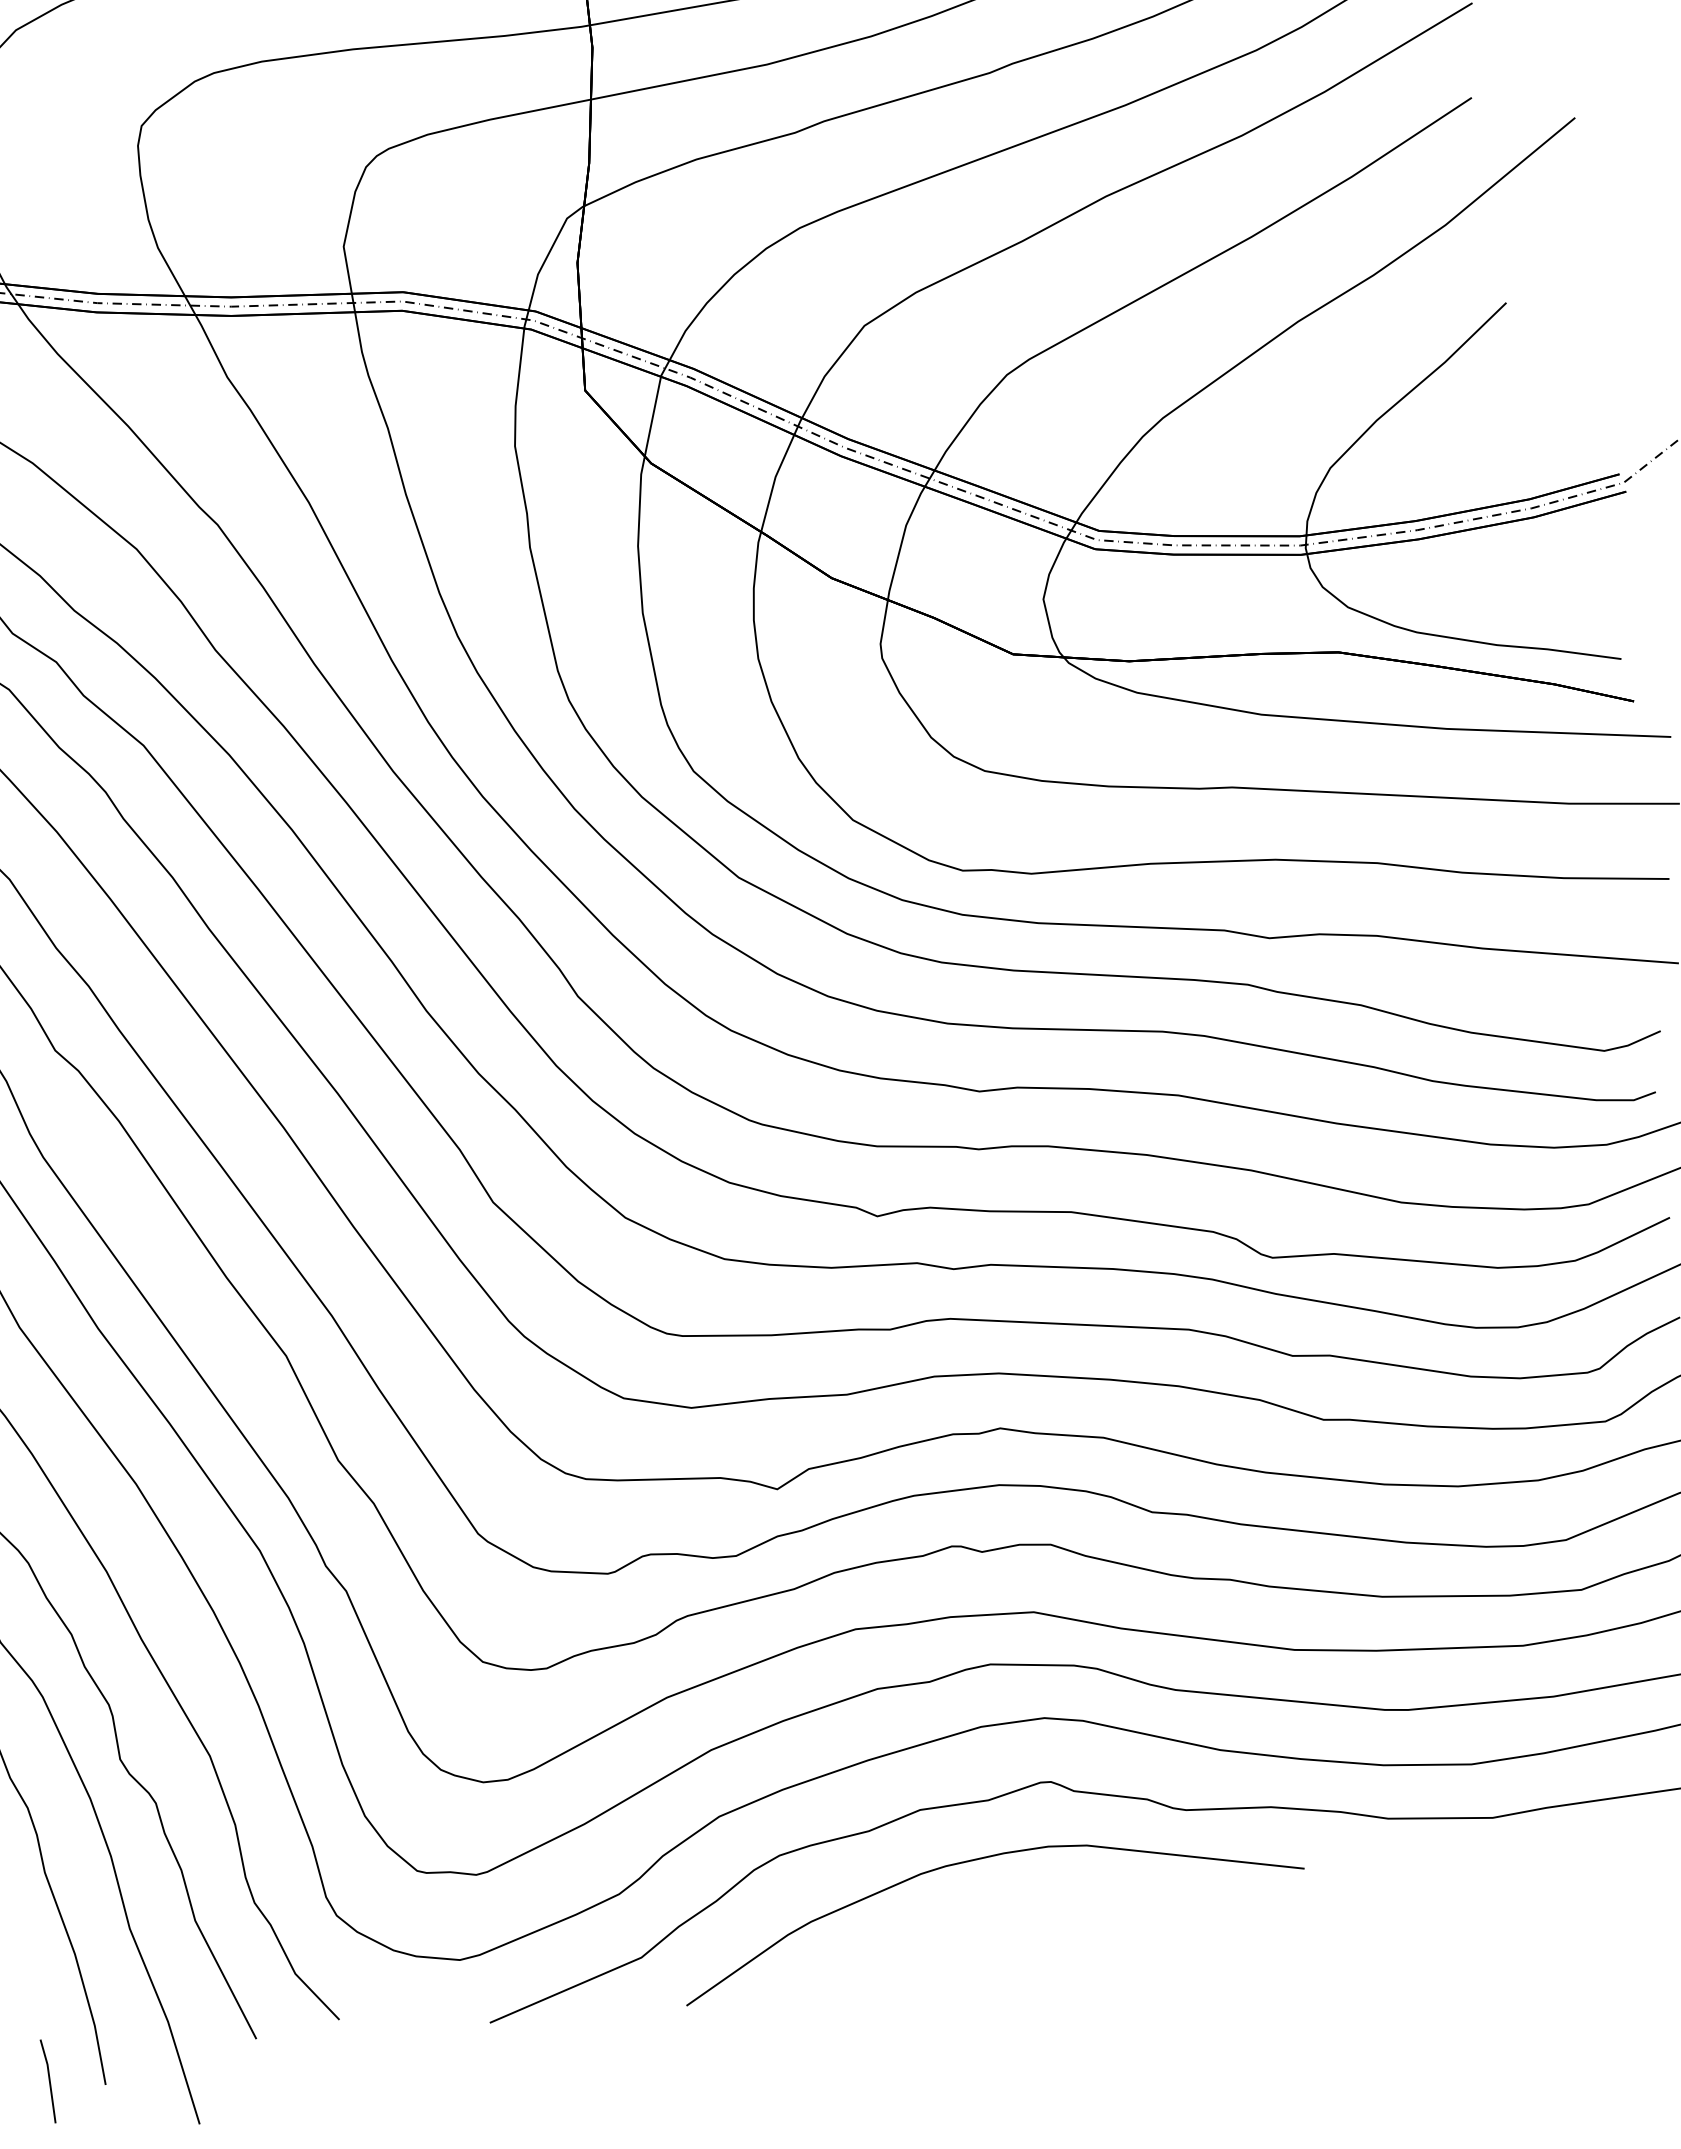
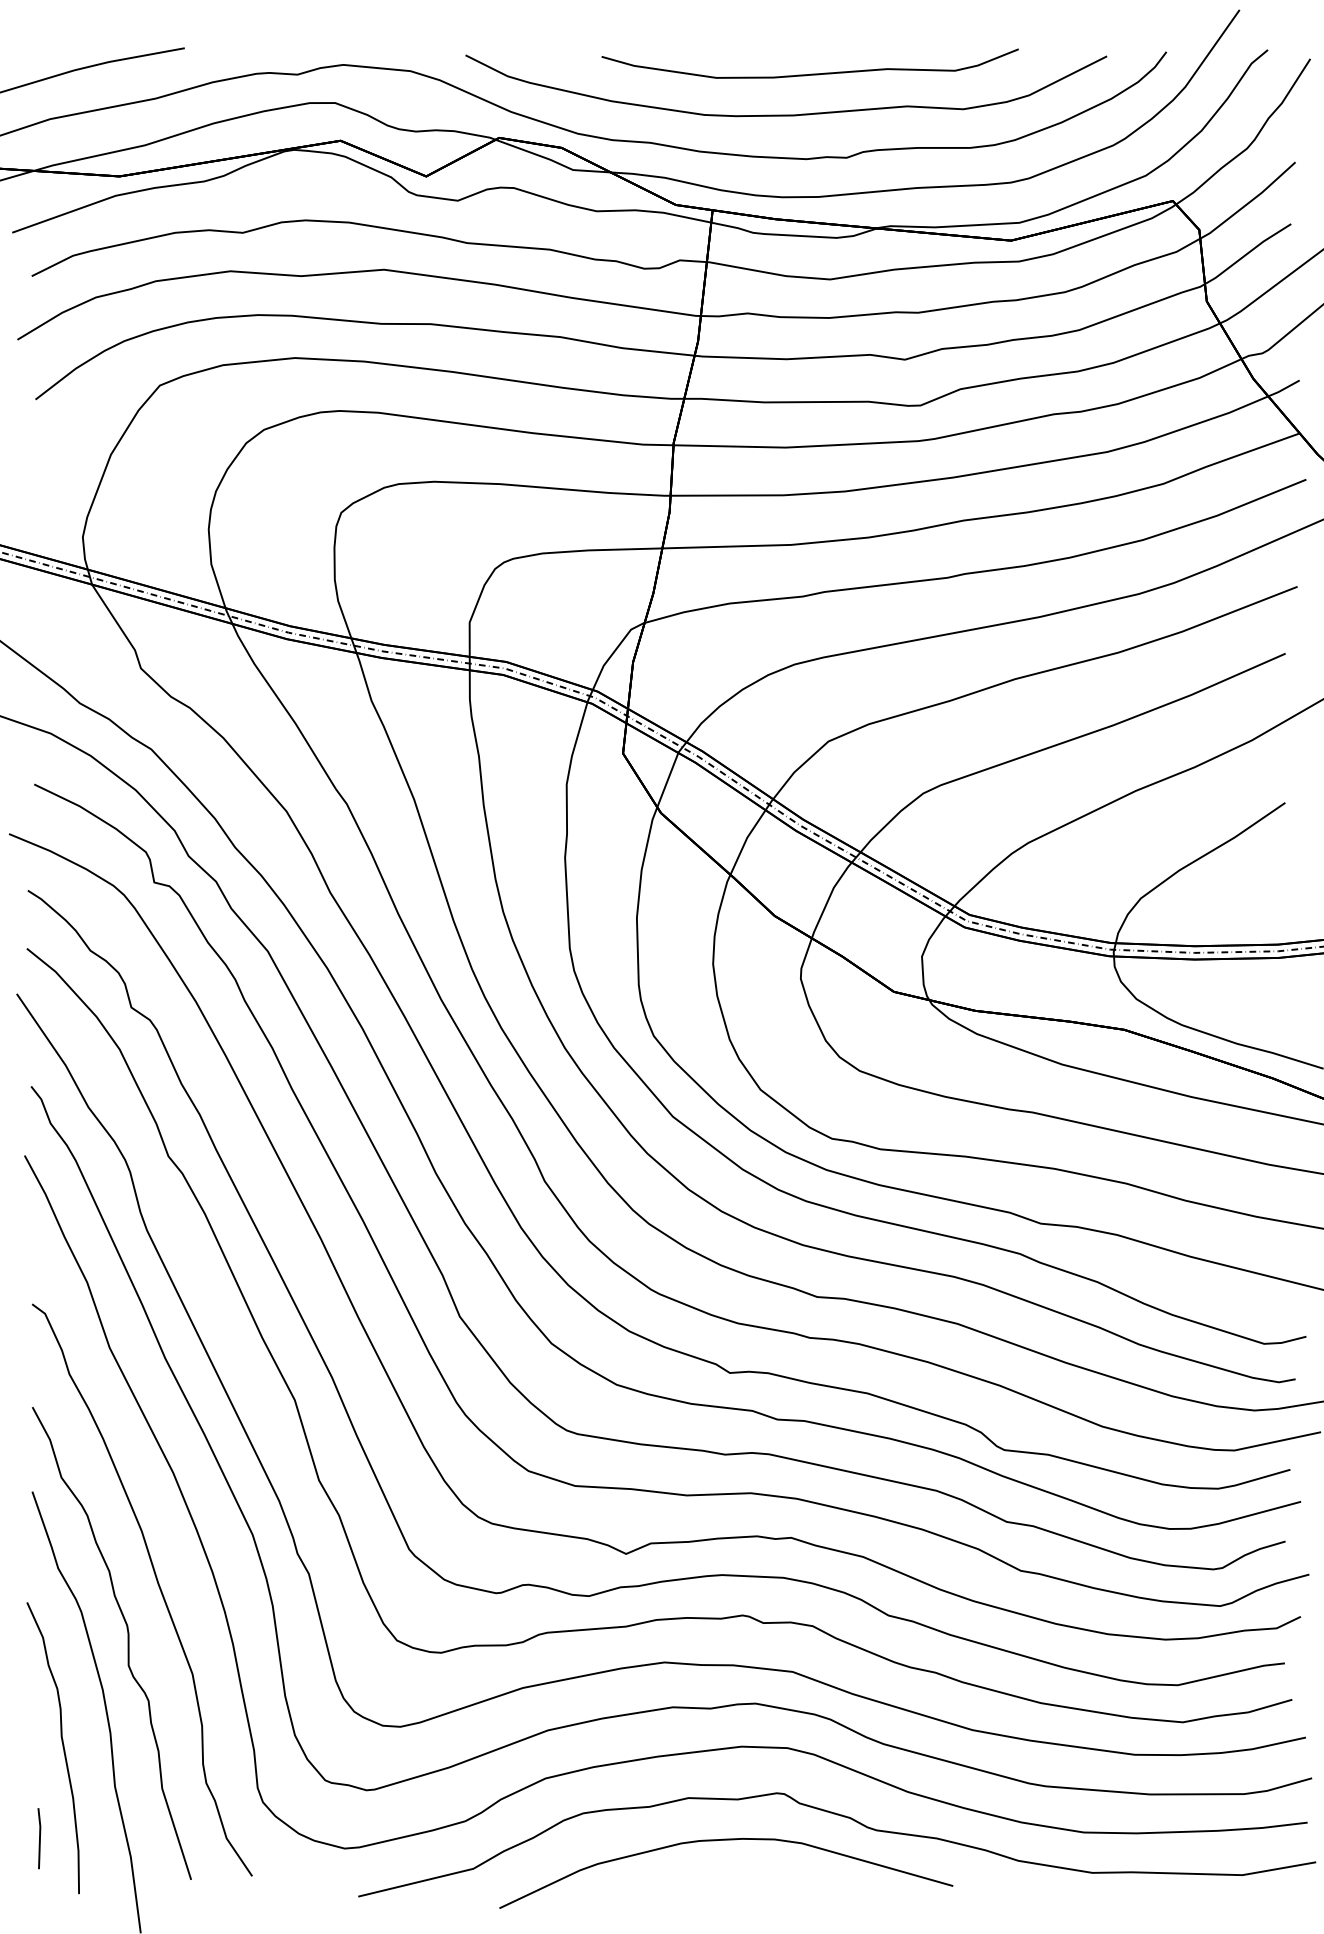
line: (49, 2081) -> (39, 1838), moved

